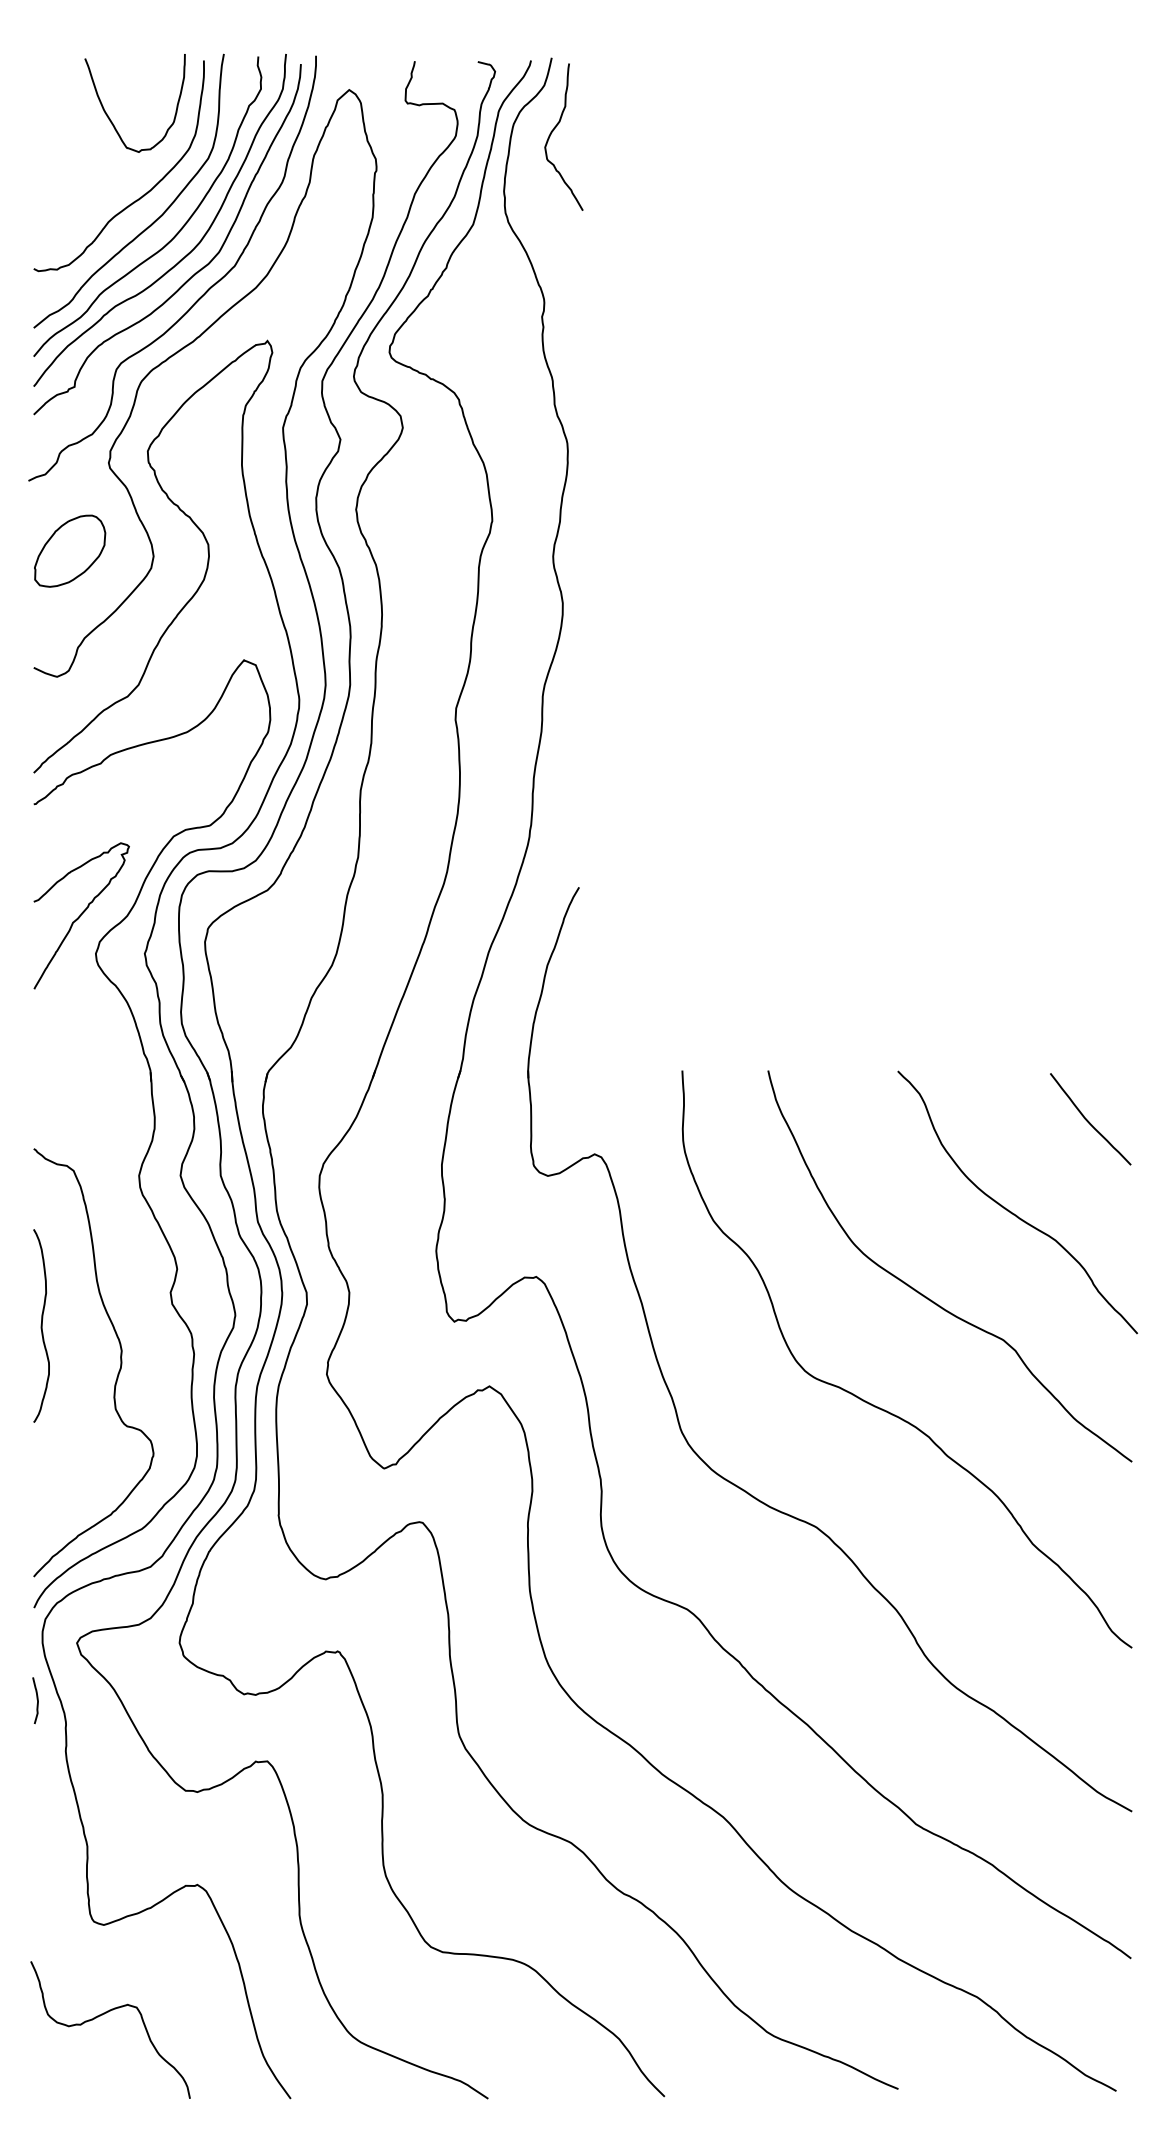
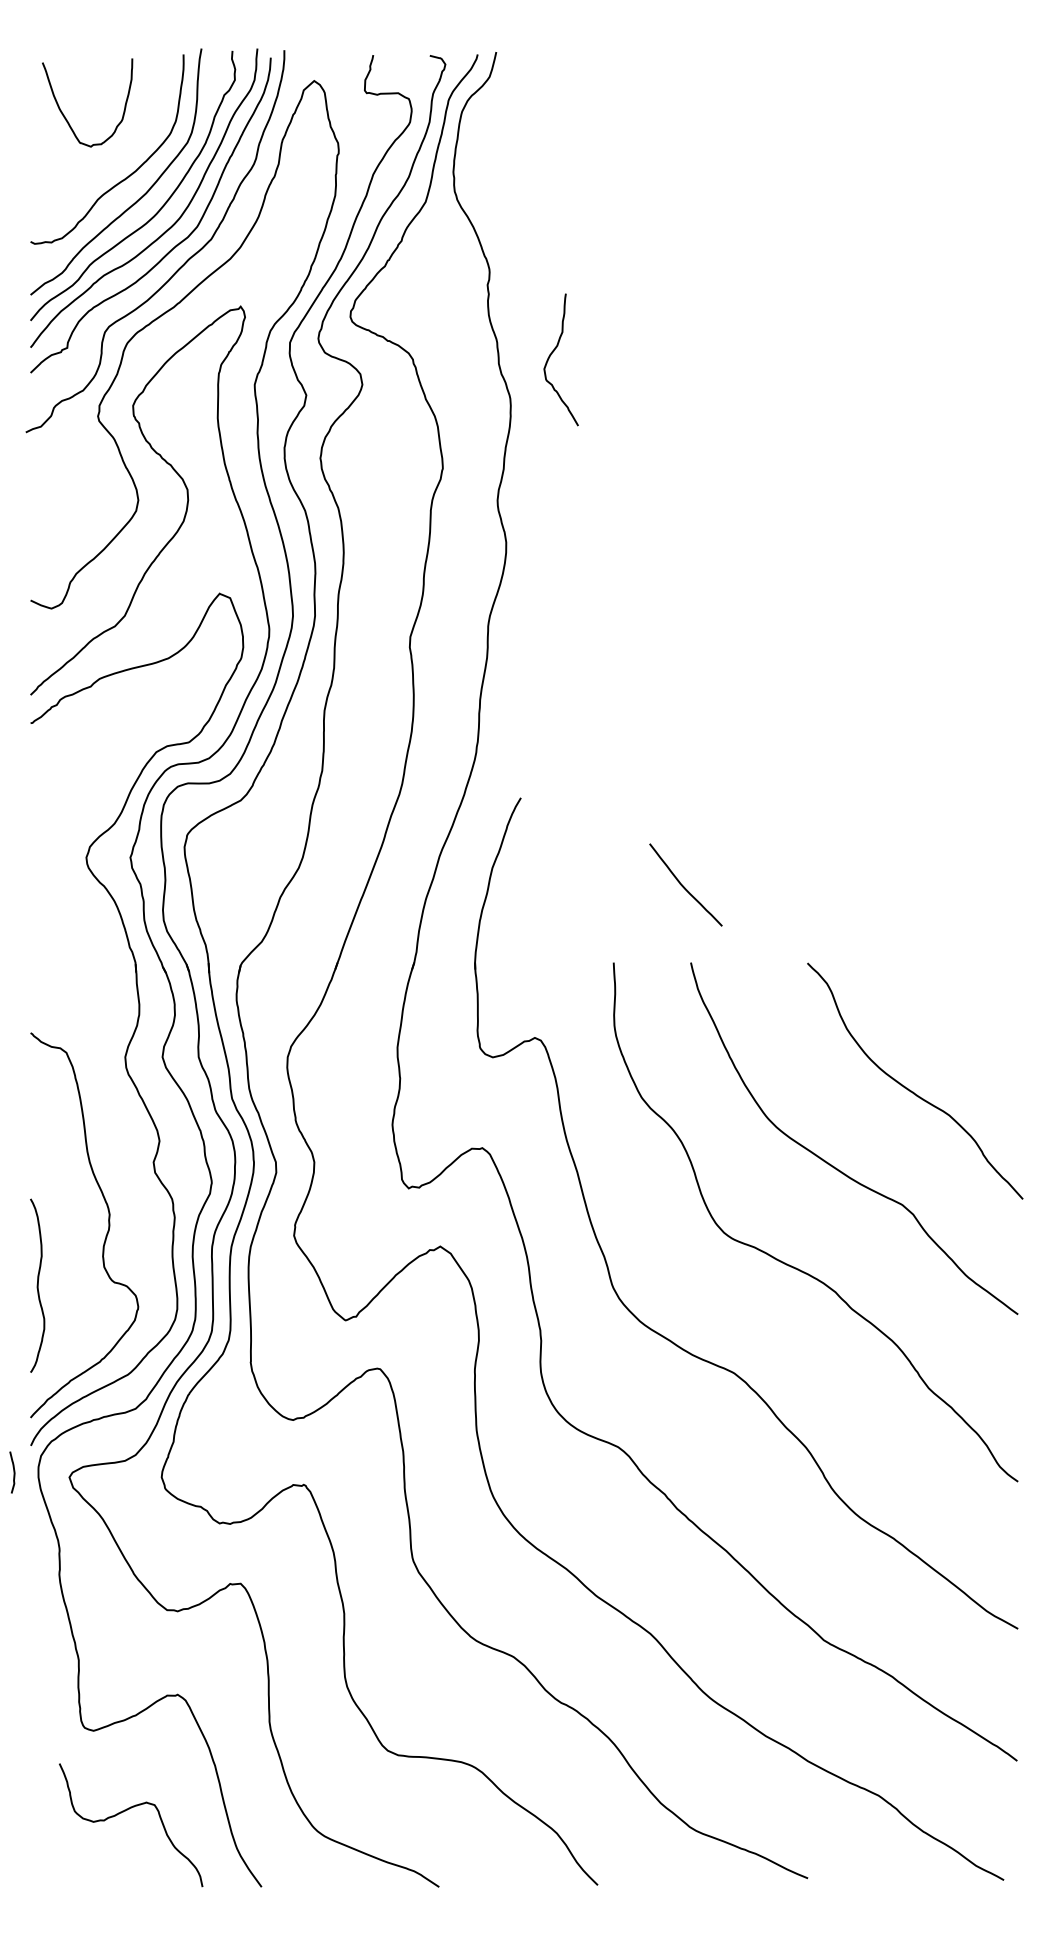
curve: (110, 118) -> (65, 116), moved
curve: (553, 131) -> (551, 354), moved
part: (70, 550) -> (63, 495), removed
curve: (81, 915) -> (73, 823), removed
curve: (1088, 1120) -> (683, 886), moved
curve: (41, 1325) -> (37, 1285), moved
curve: (36, 1699) -> (13, 1471), moved
curve: (102, 2015) -> (123, 1812), moved

